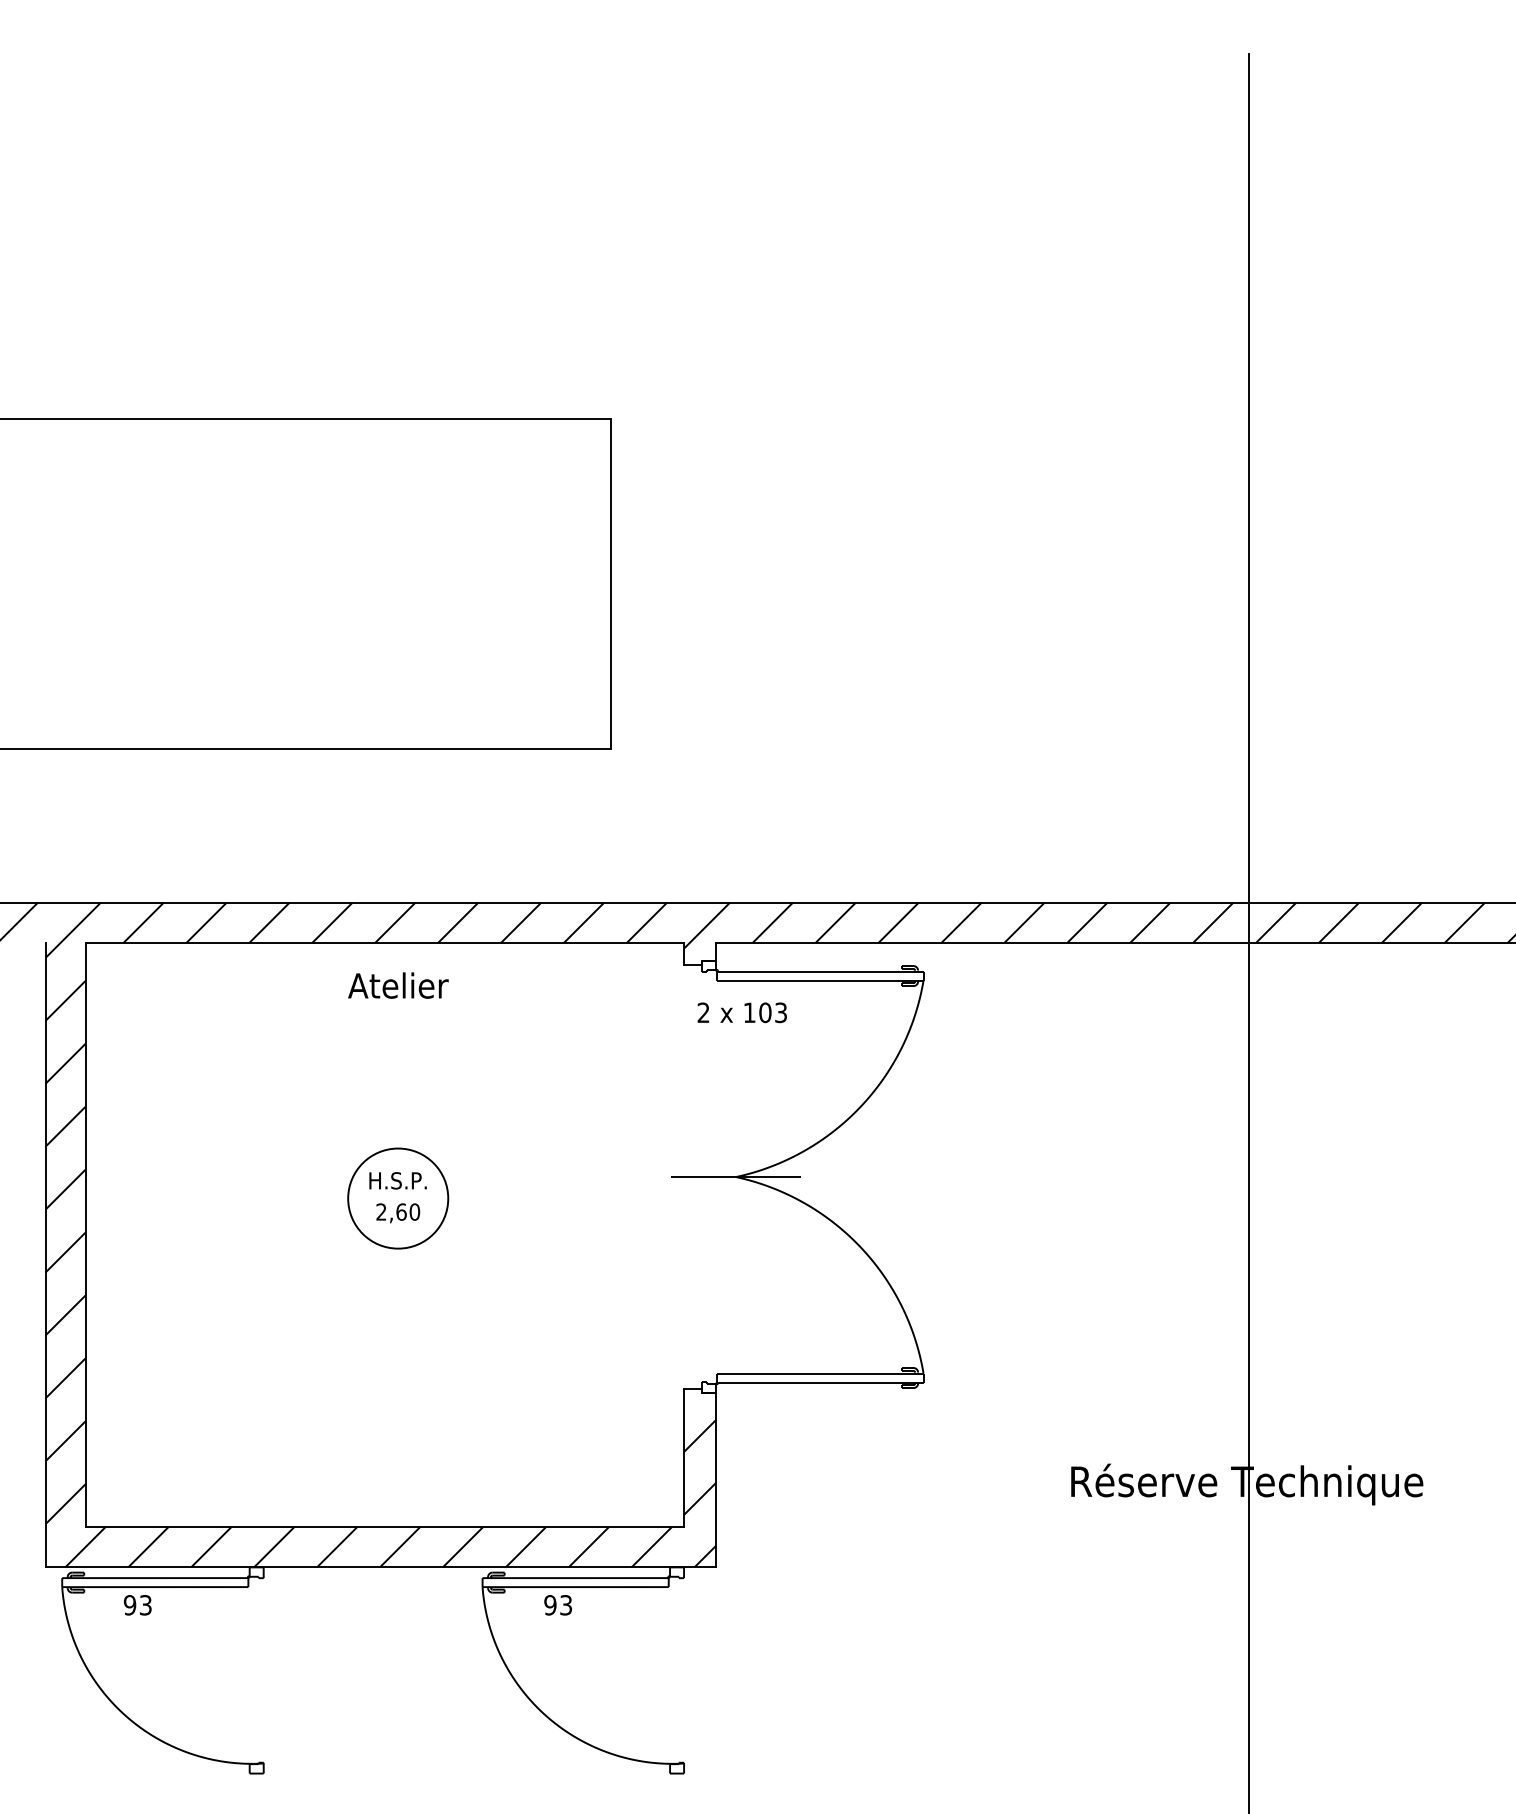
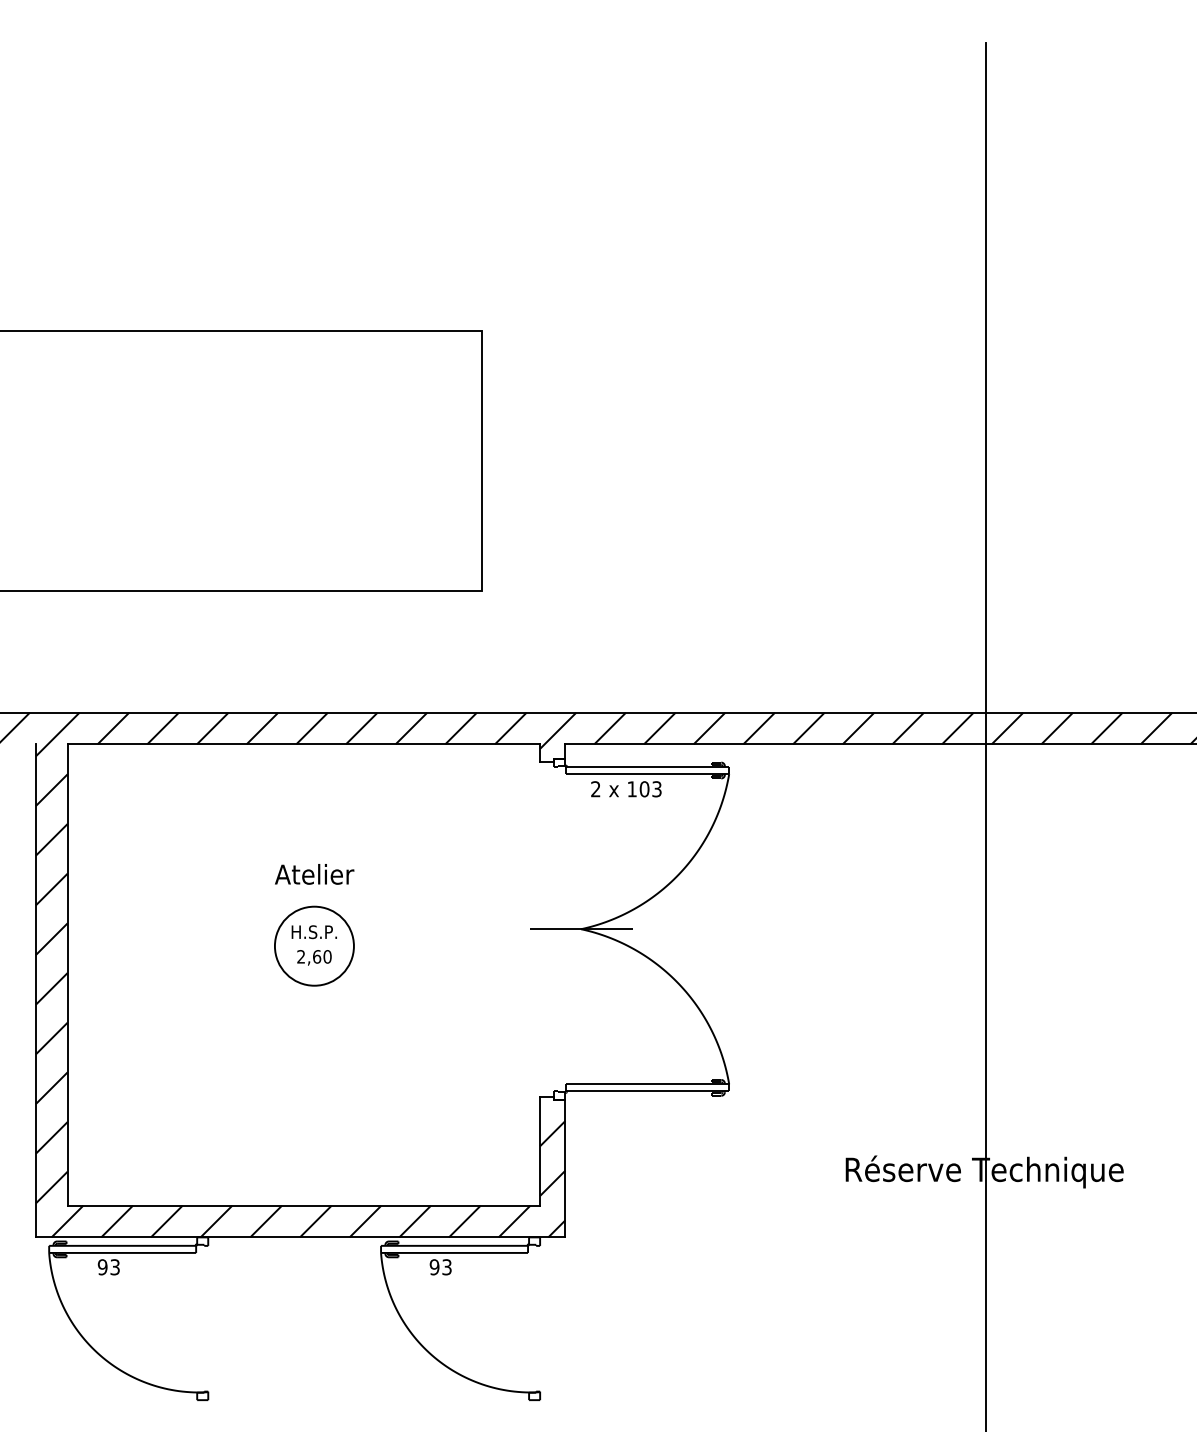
text: (398, 985) -> (314, 874), moved
text: (741, 1012) -> (625, 789), moved

